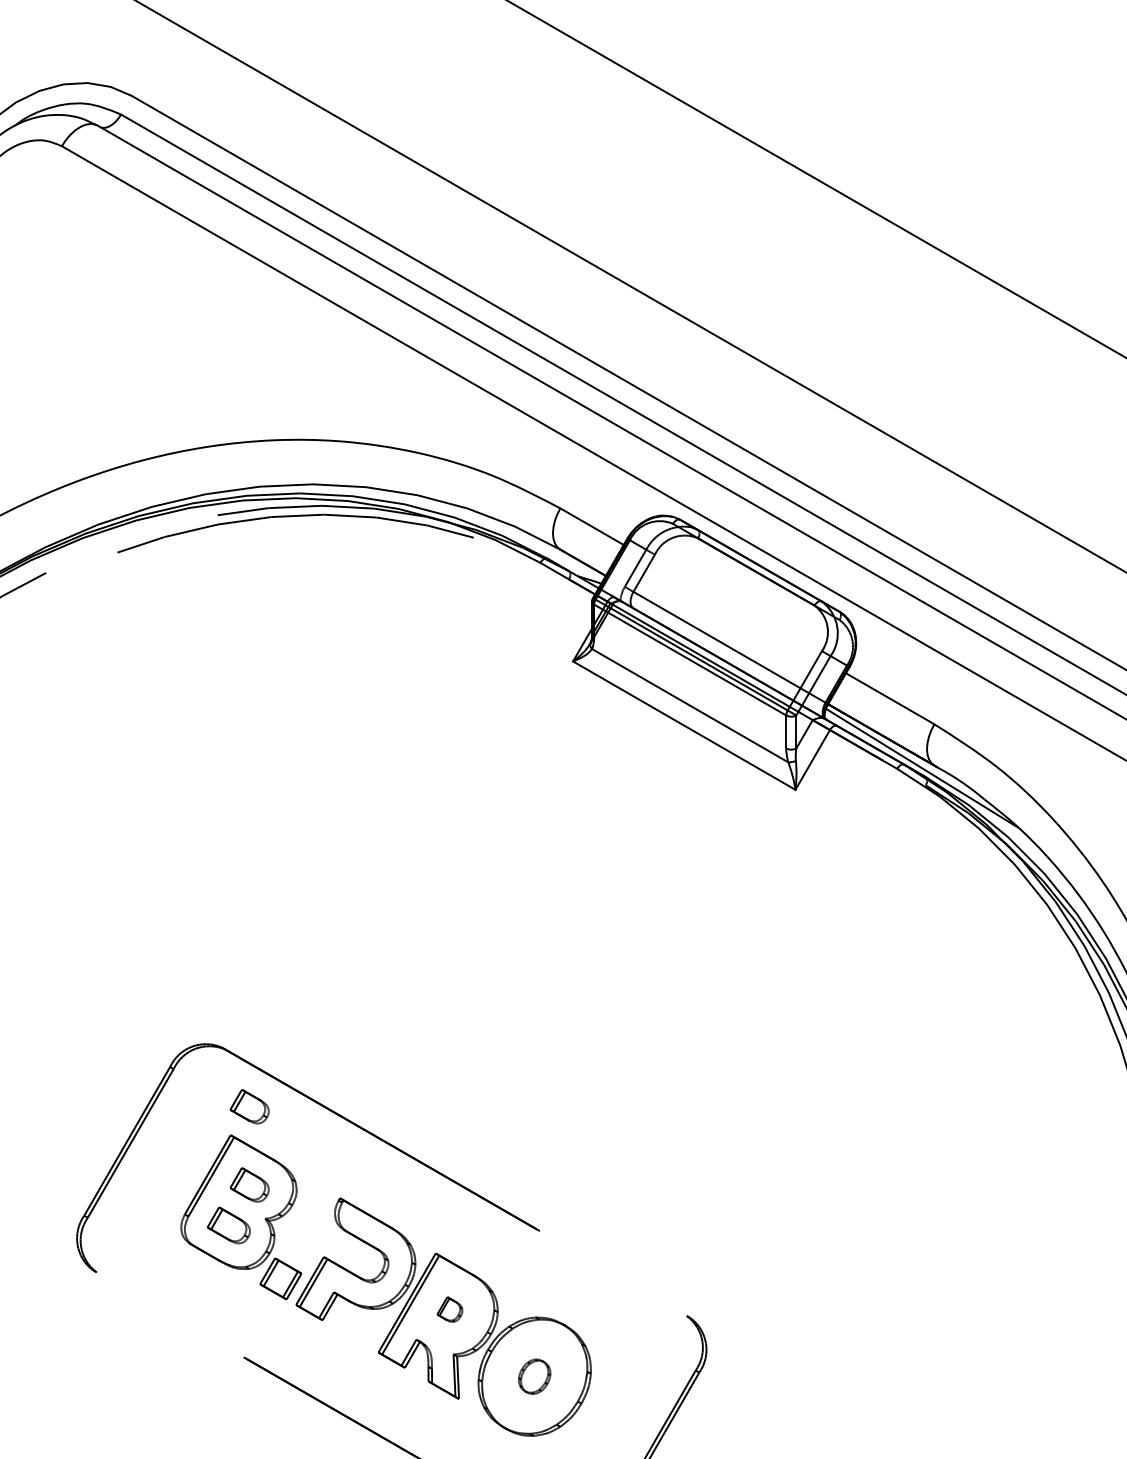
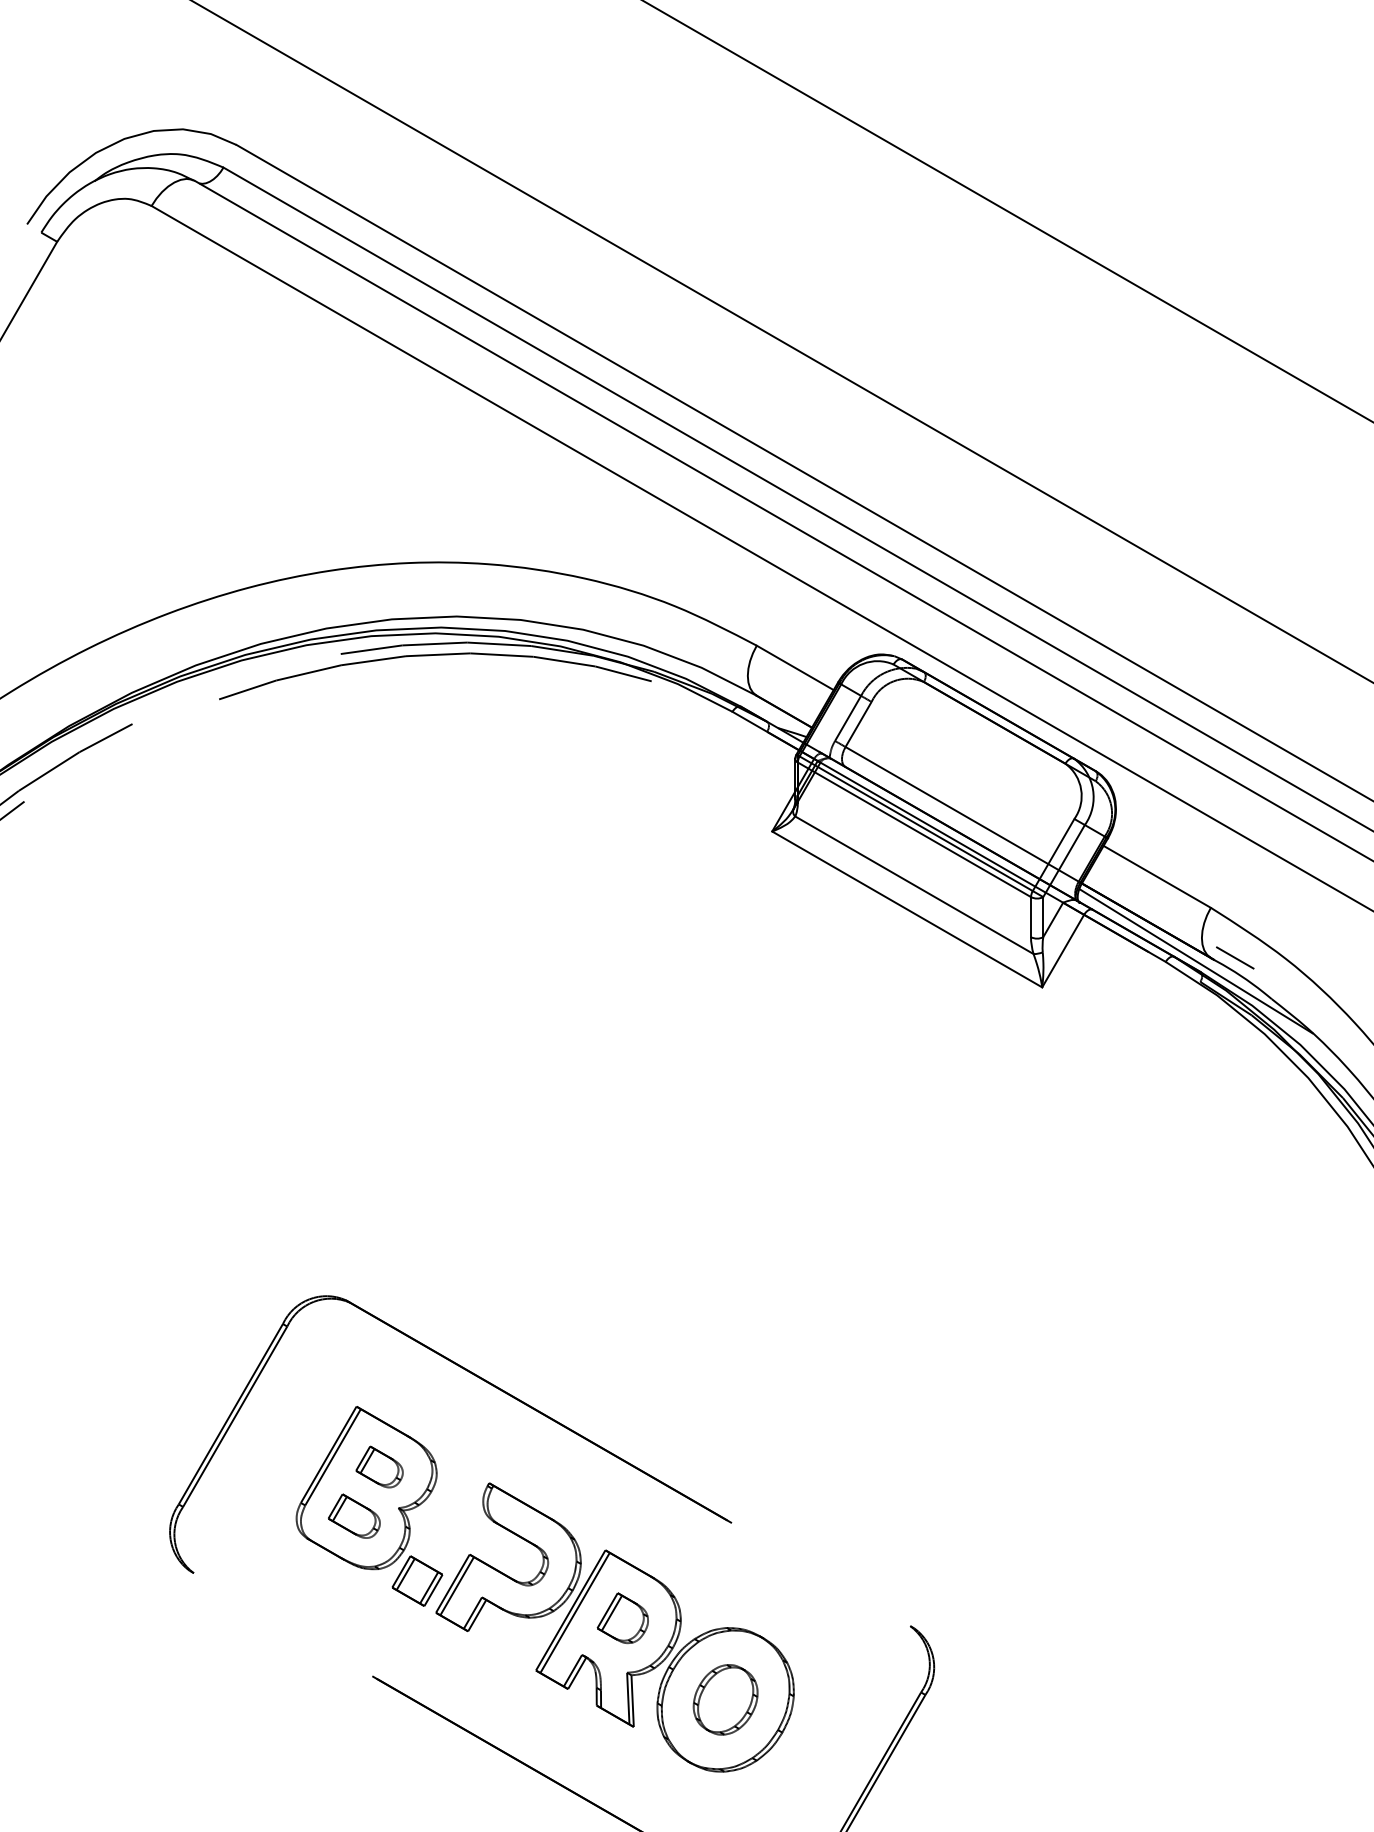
line: (954, 765) -> (1235, 957), added
part: (249, 1106) -> (379, 1371), removed
part: (449, 1309) -> (622, 1618), size x1.67
part: (534, 1376) -> (725, 1699), size x1.67

